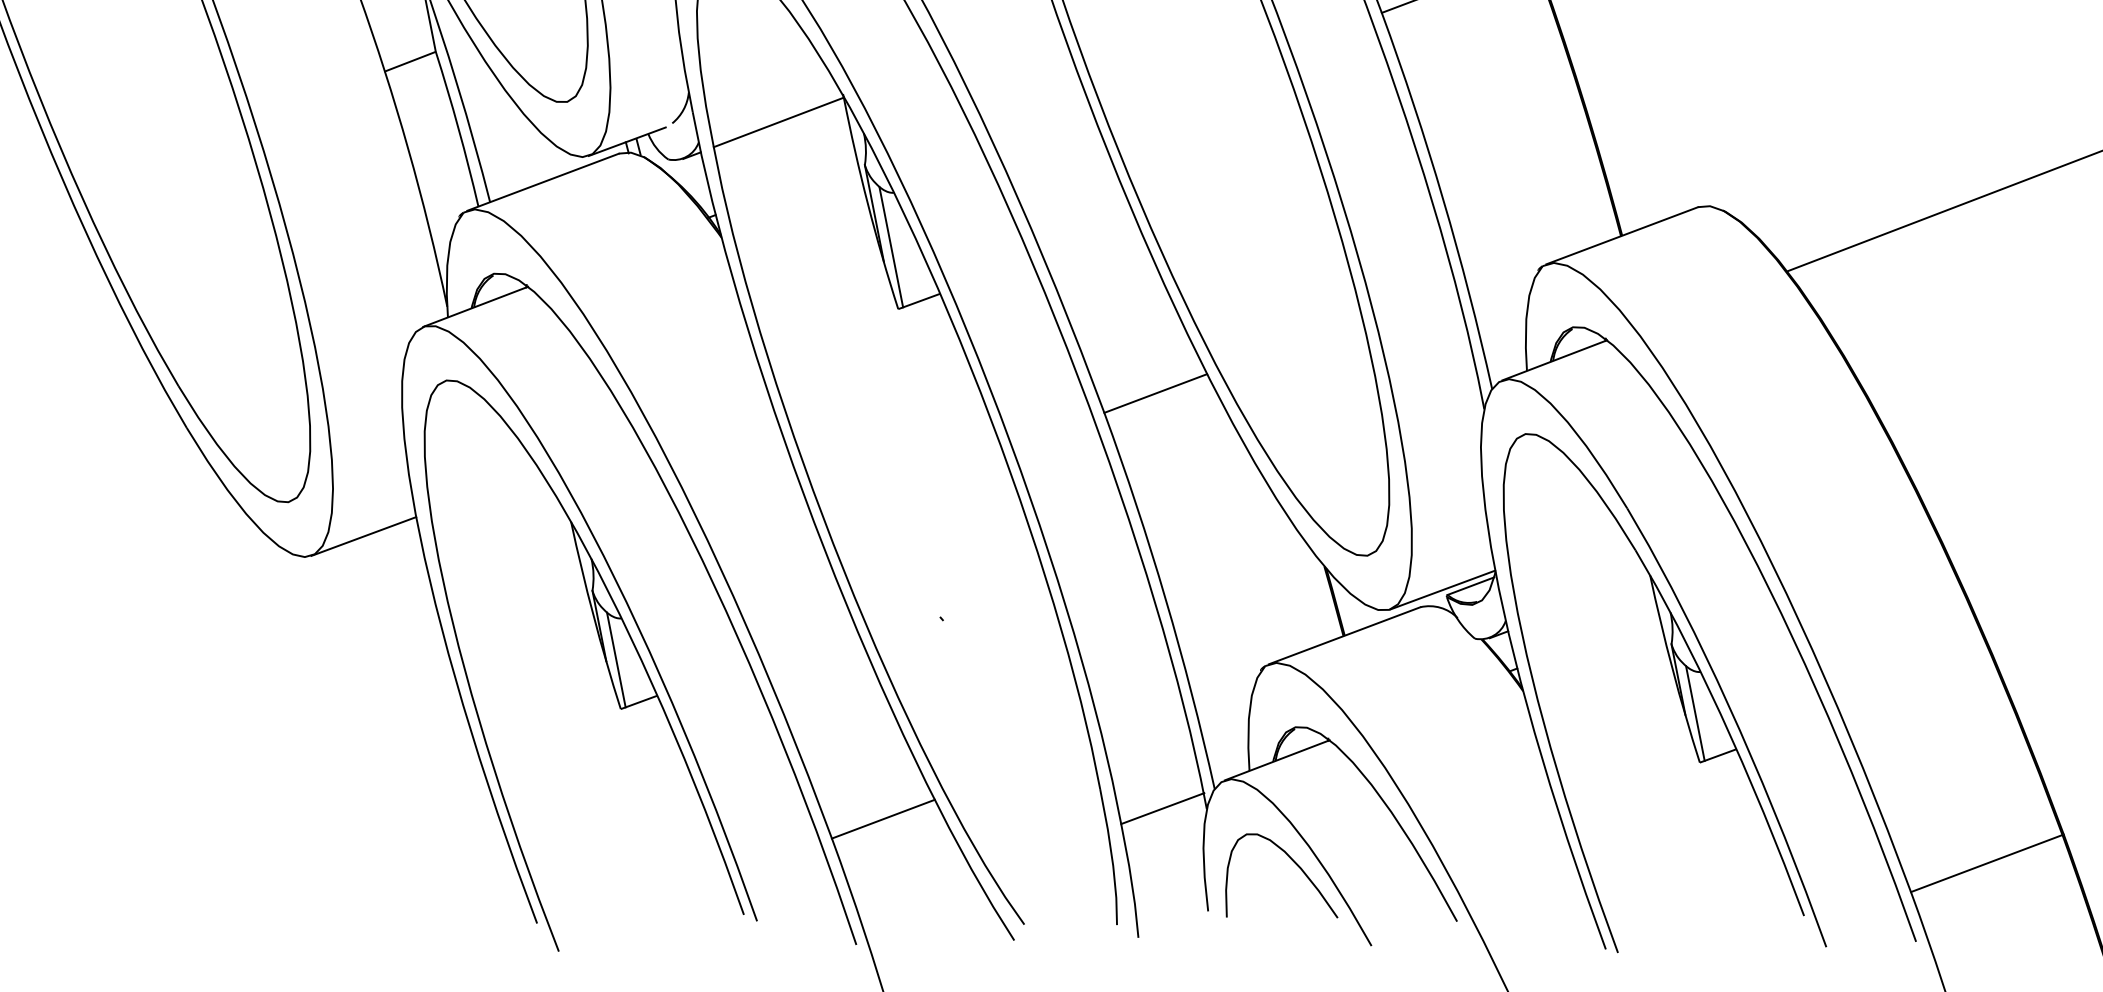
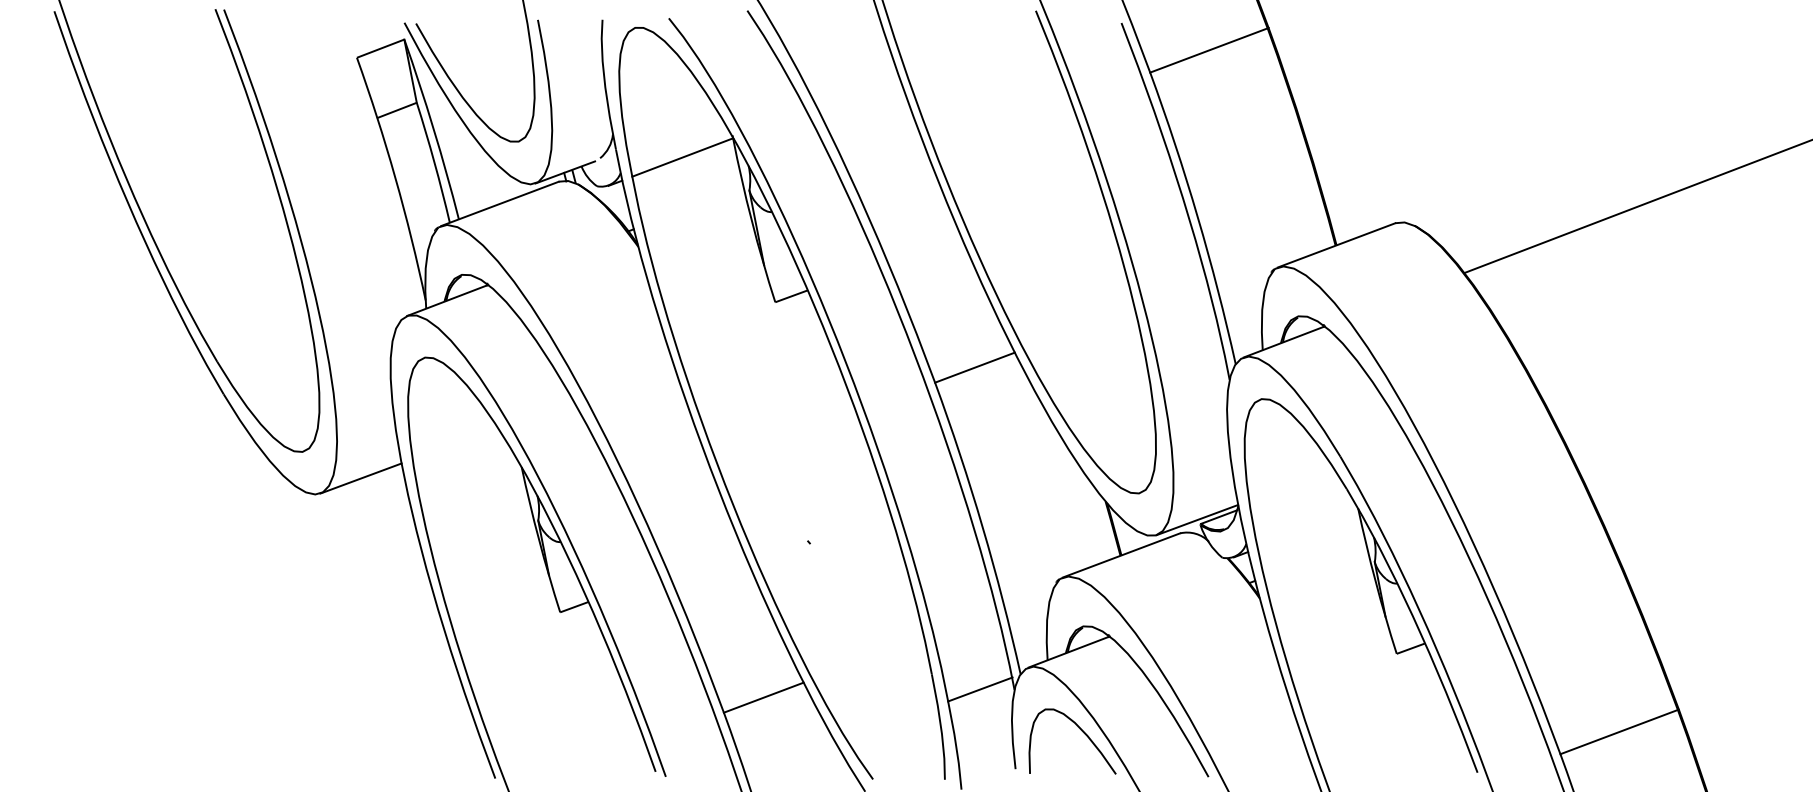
line: (890, 246) -> (769, 253), removed
line: (616, 660) -> (556, 574), removed
line: (1695, 713) -> (1393, 615), removed

